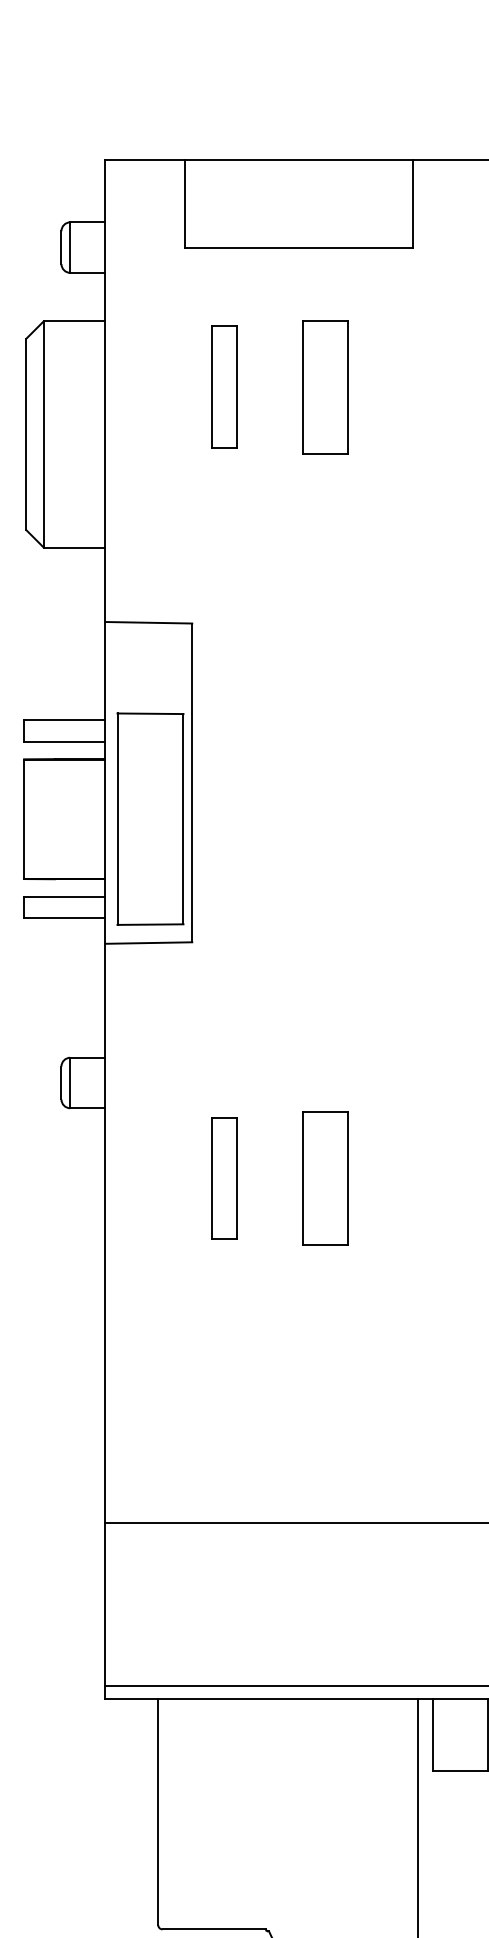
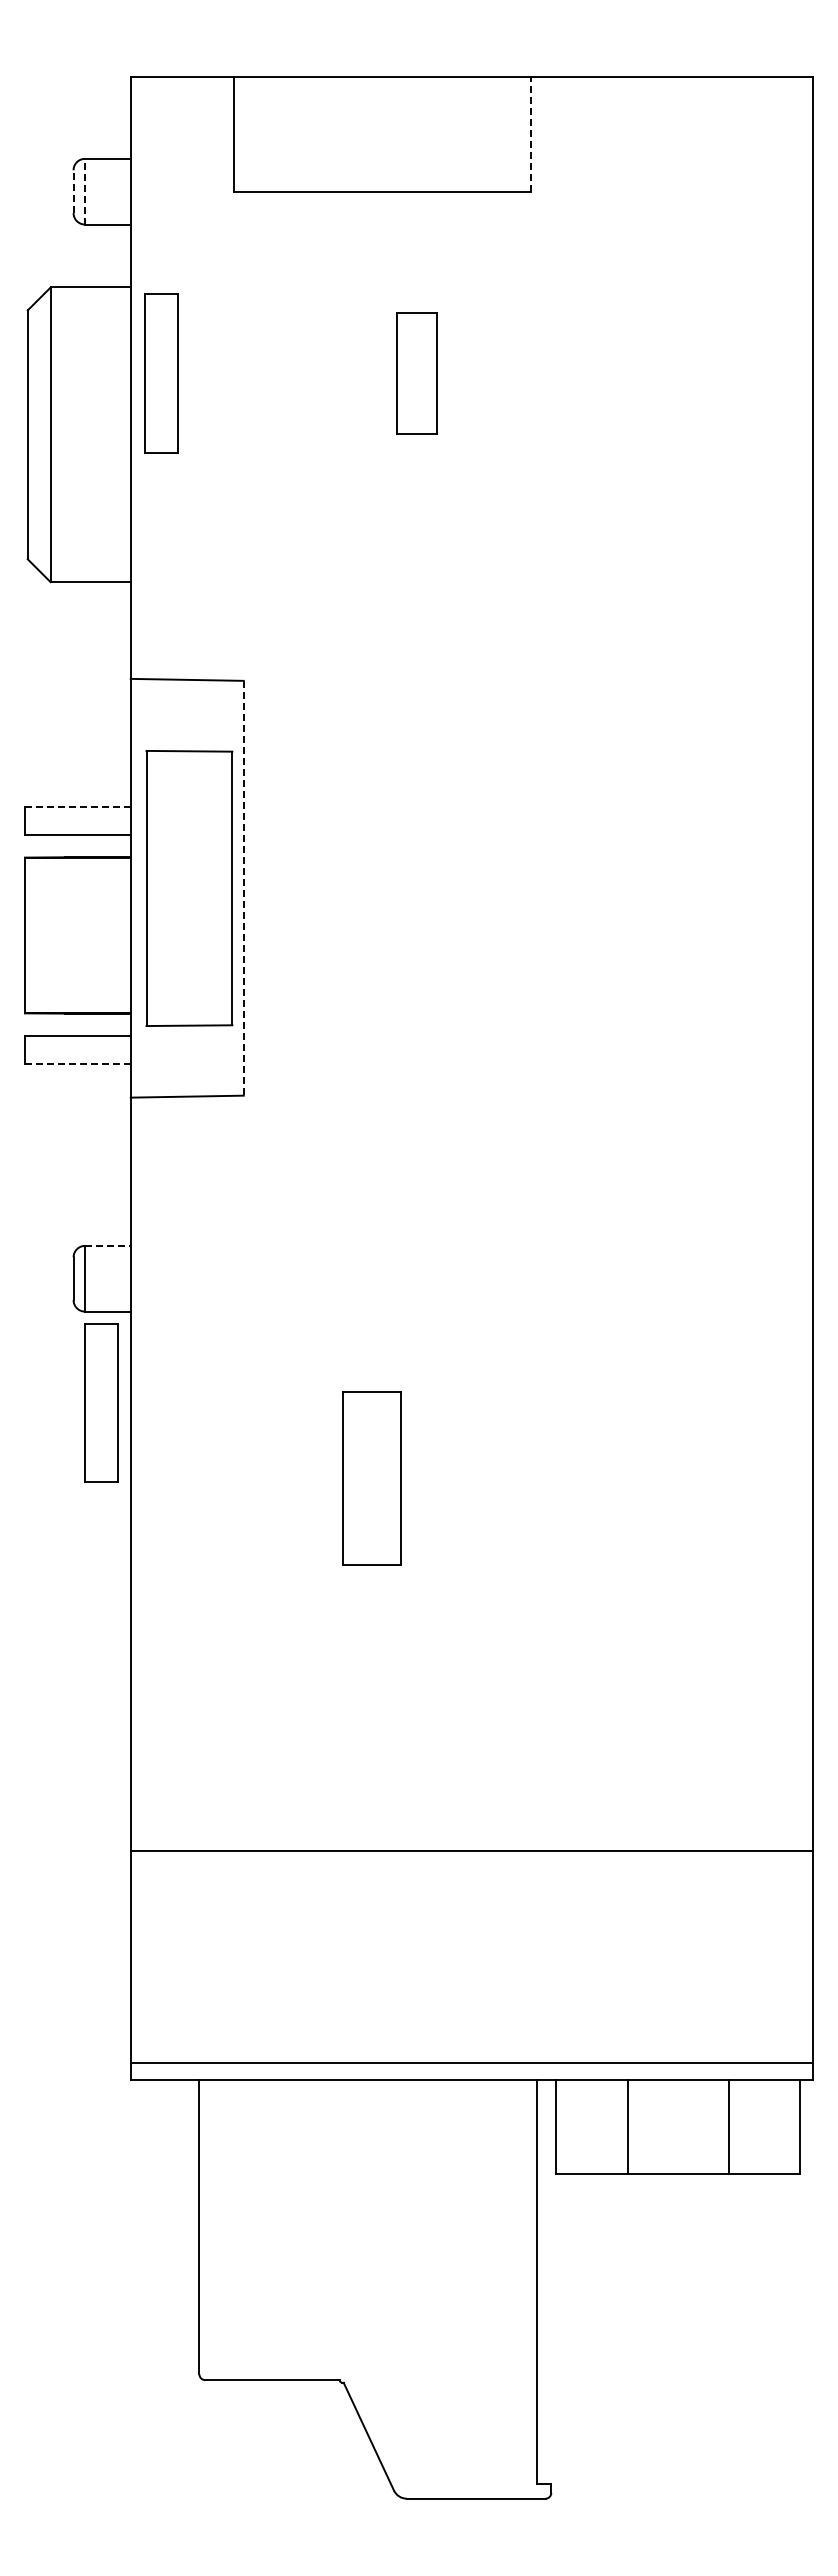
line: (413, 202) -> (531, 133), solid -> dashed
line: (61, 247) -> (73, 191), solid -> dashed
line: (70, 247) -> (85, 191), solid -> dashed
part: (224, 387) -> (161, 373), moved
part: (325, 387) -> (416, 373), size x0.7
line: (64, 720) -> (77, 806), solid -> dashed
line: (192, 783) -> (243, 888), solid -> dashed
part: (150, 819) -> (189, 888), moved
line: (64, 918) -> (77, 1064), solid -> dashed
line: (87, 1057) -> (107, 1245), solid -> dashed
part: (224, 1178) -> (101, 1402), moved
part: (325, 1178) -> (371, 1478), moved

